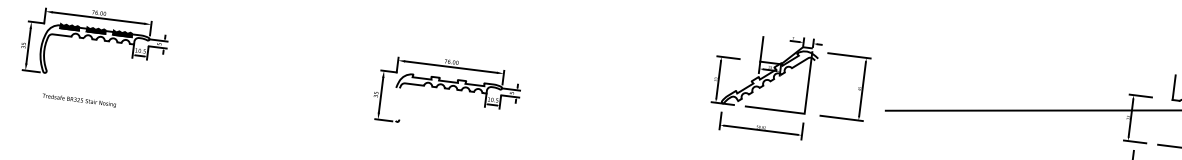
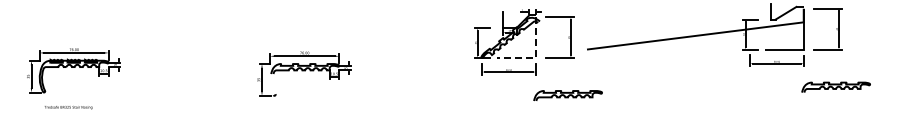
line: (804, 113) -> (535, 57), solid -> dashed

